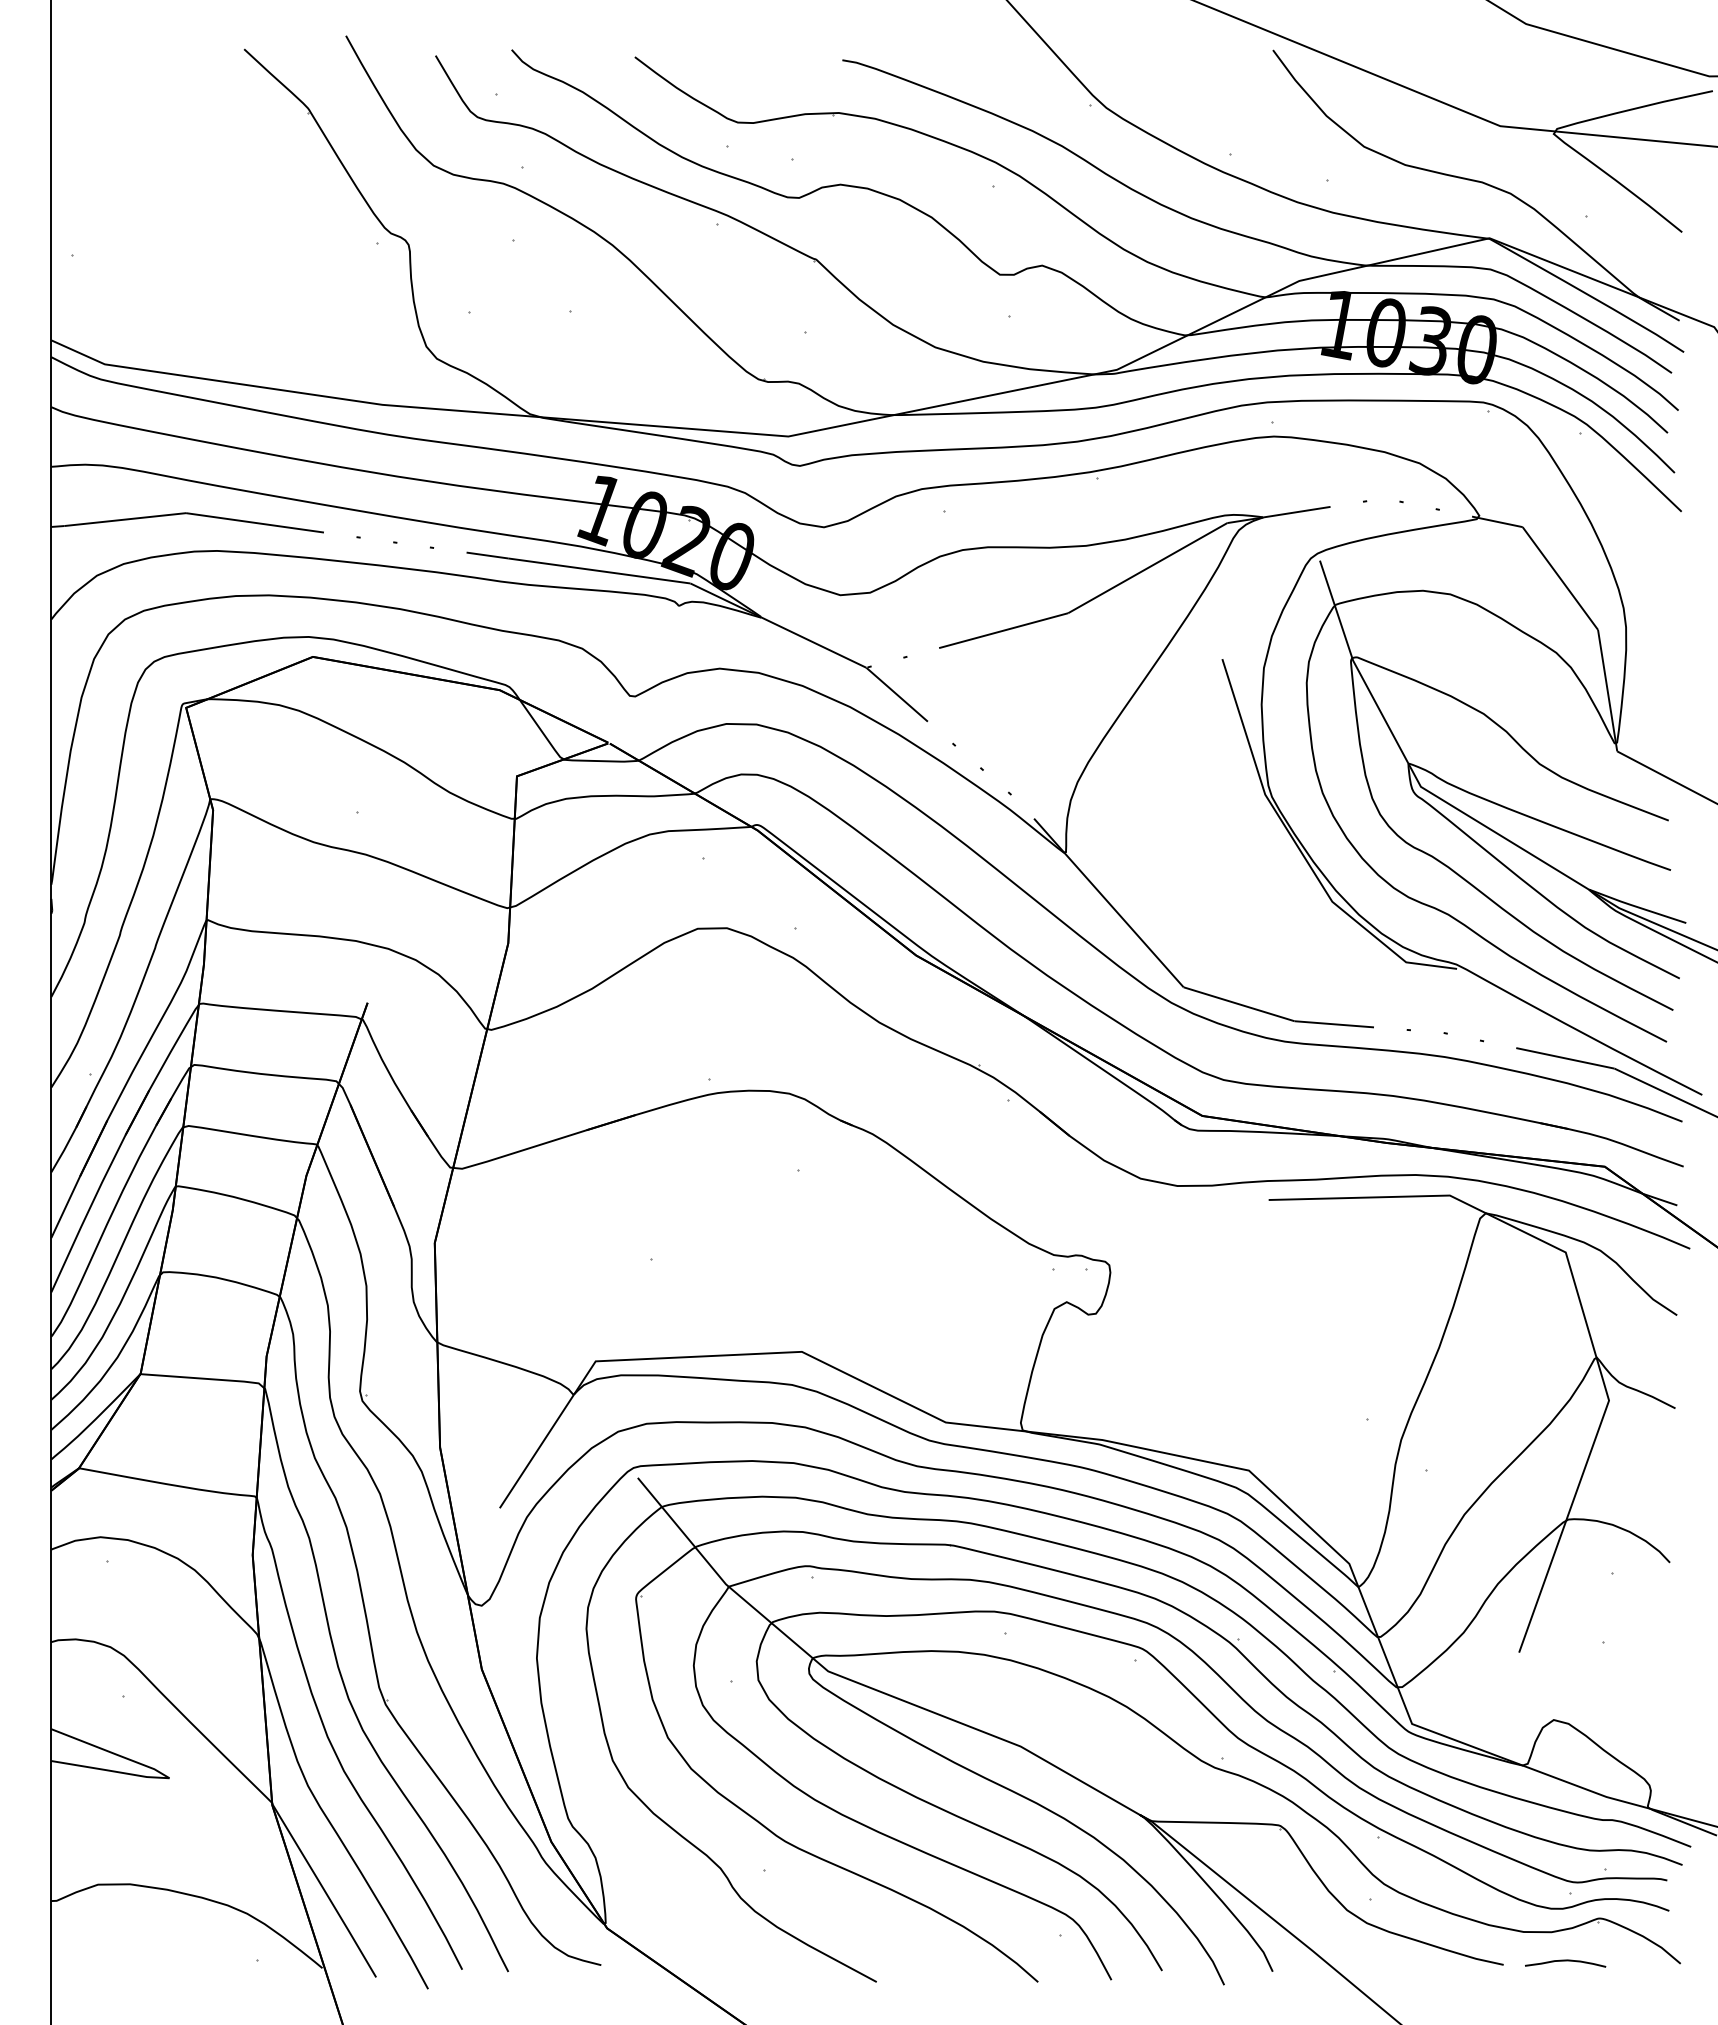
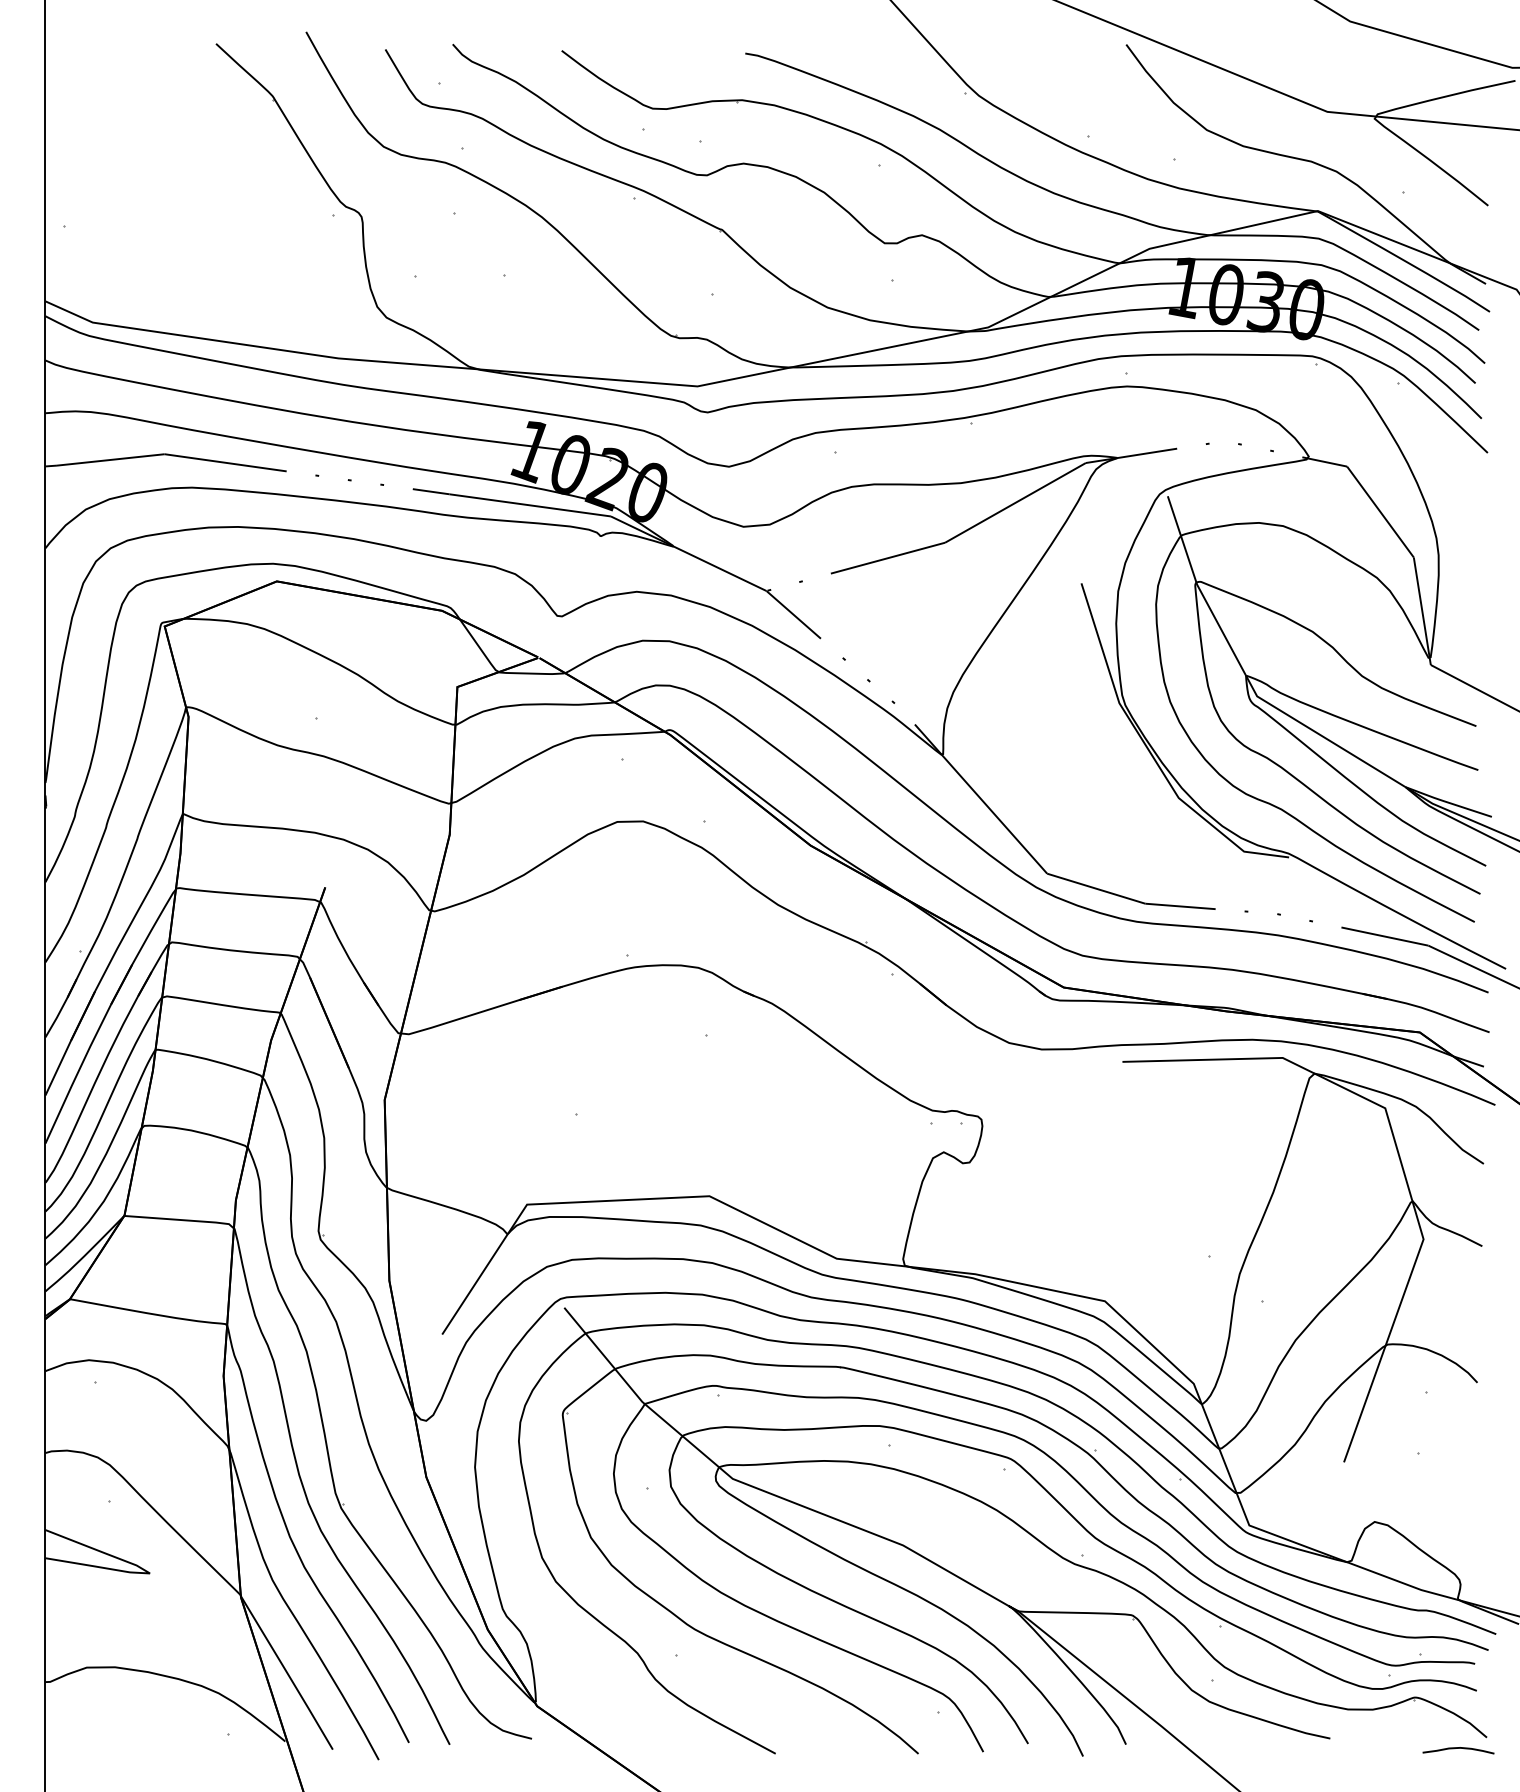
curve: (1565, 1961) -> (1458, 1748), moved

